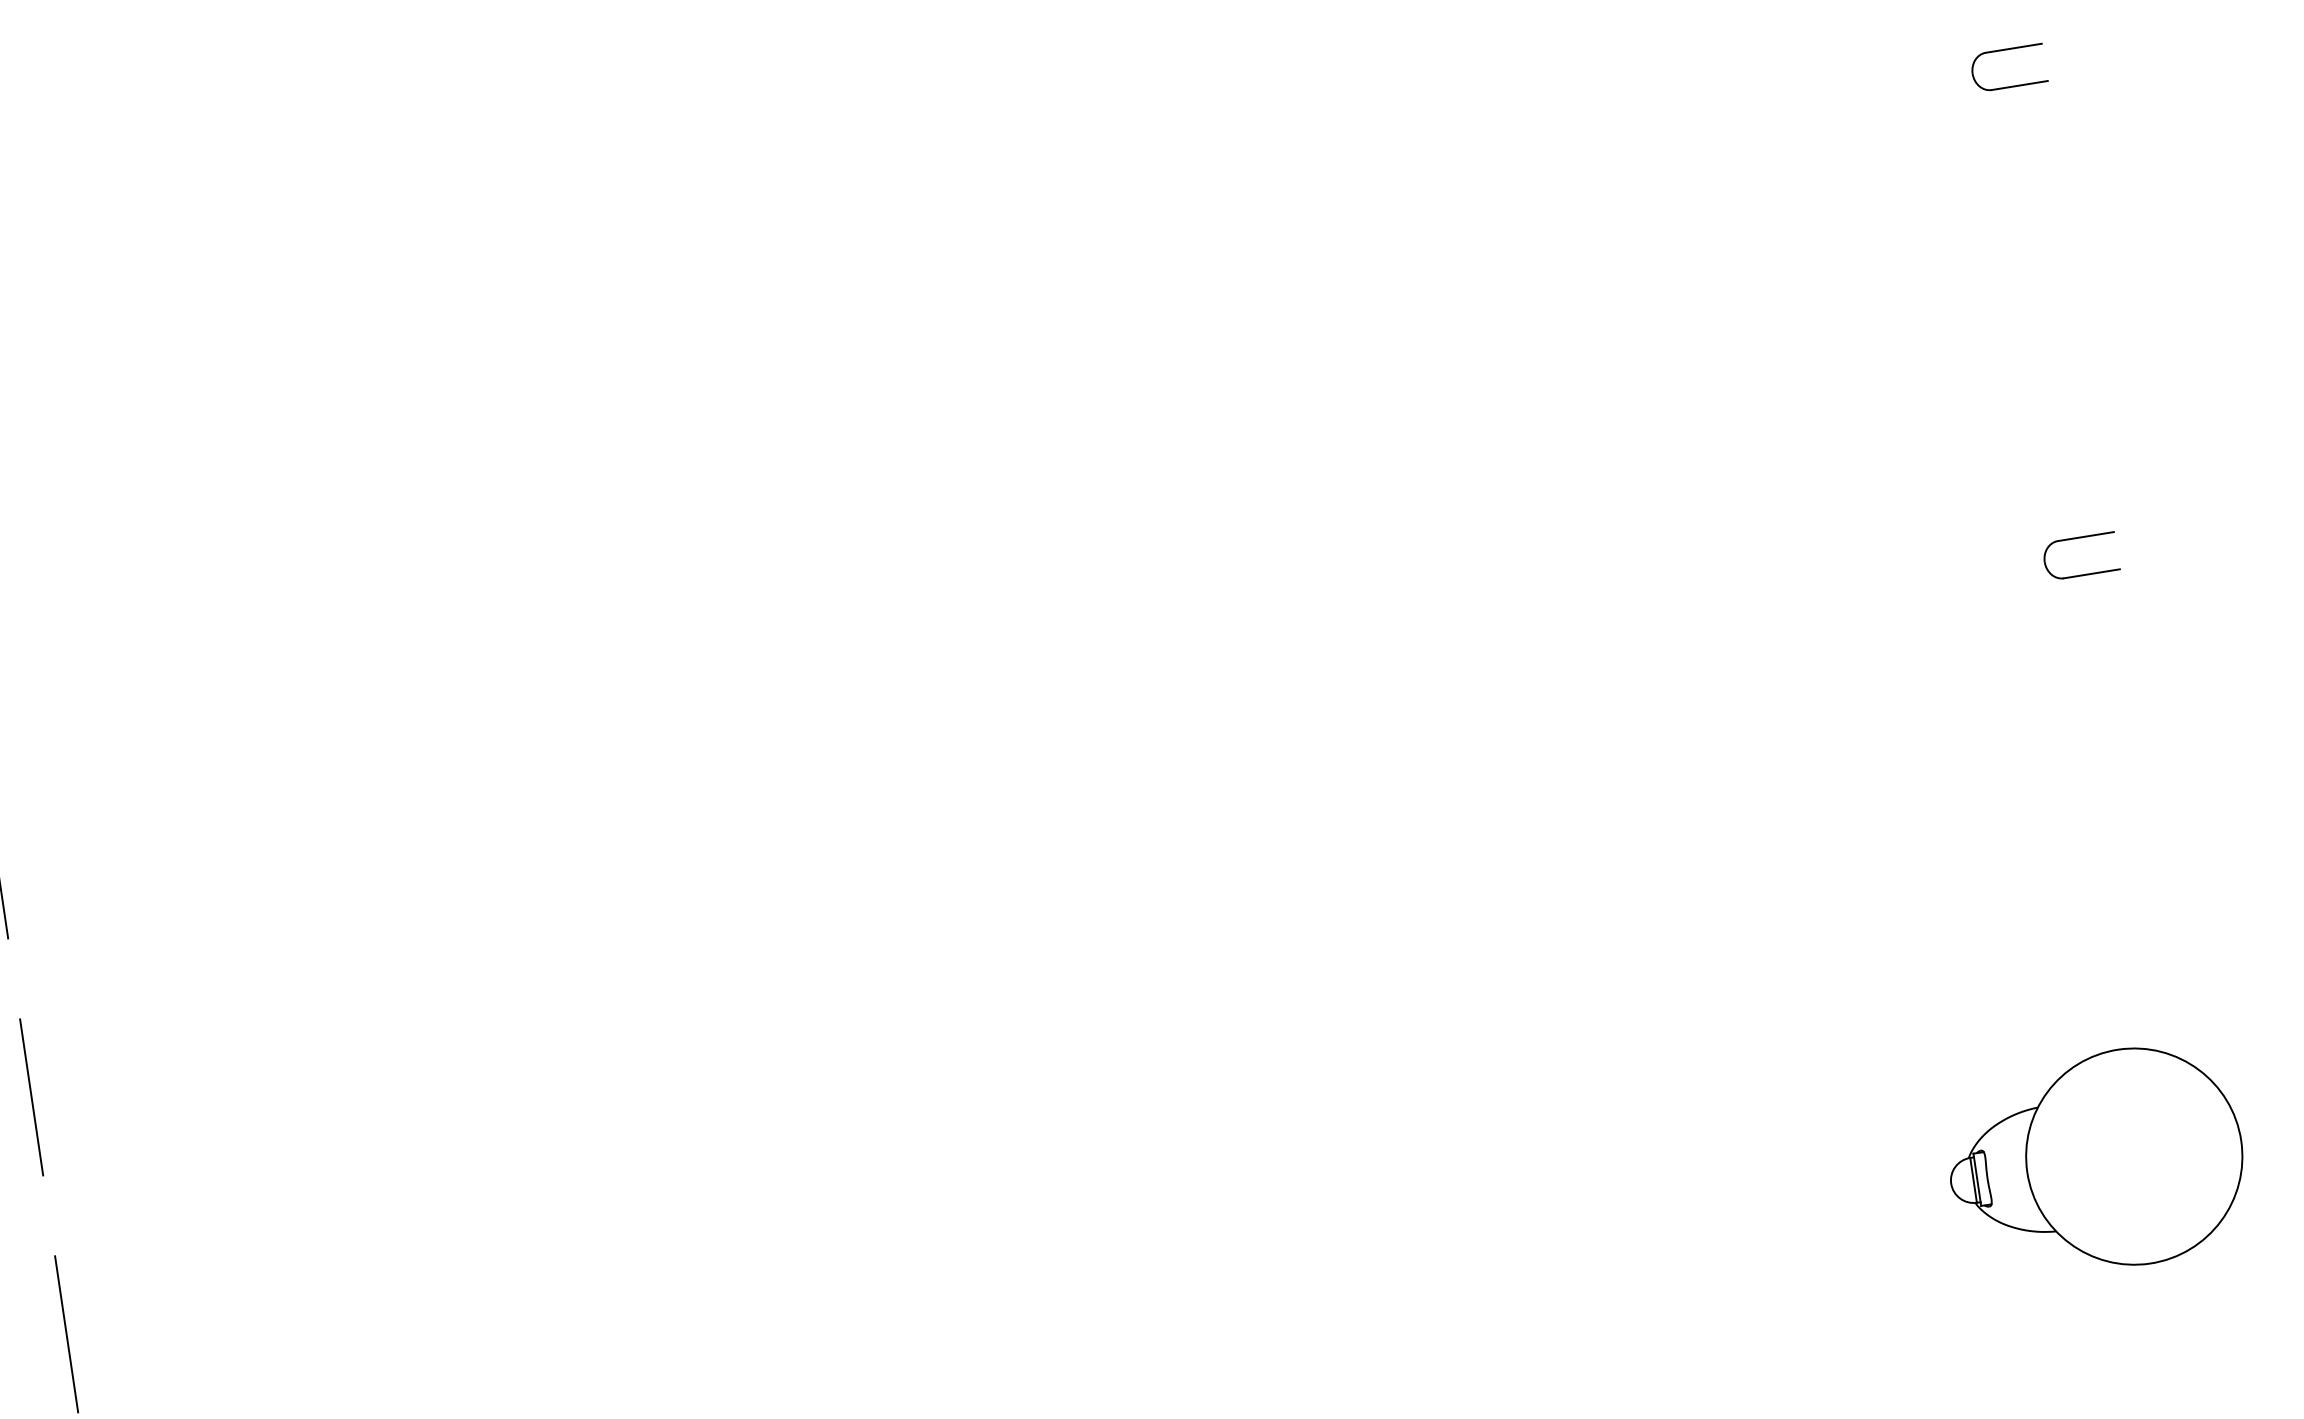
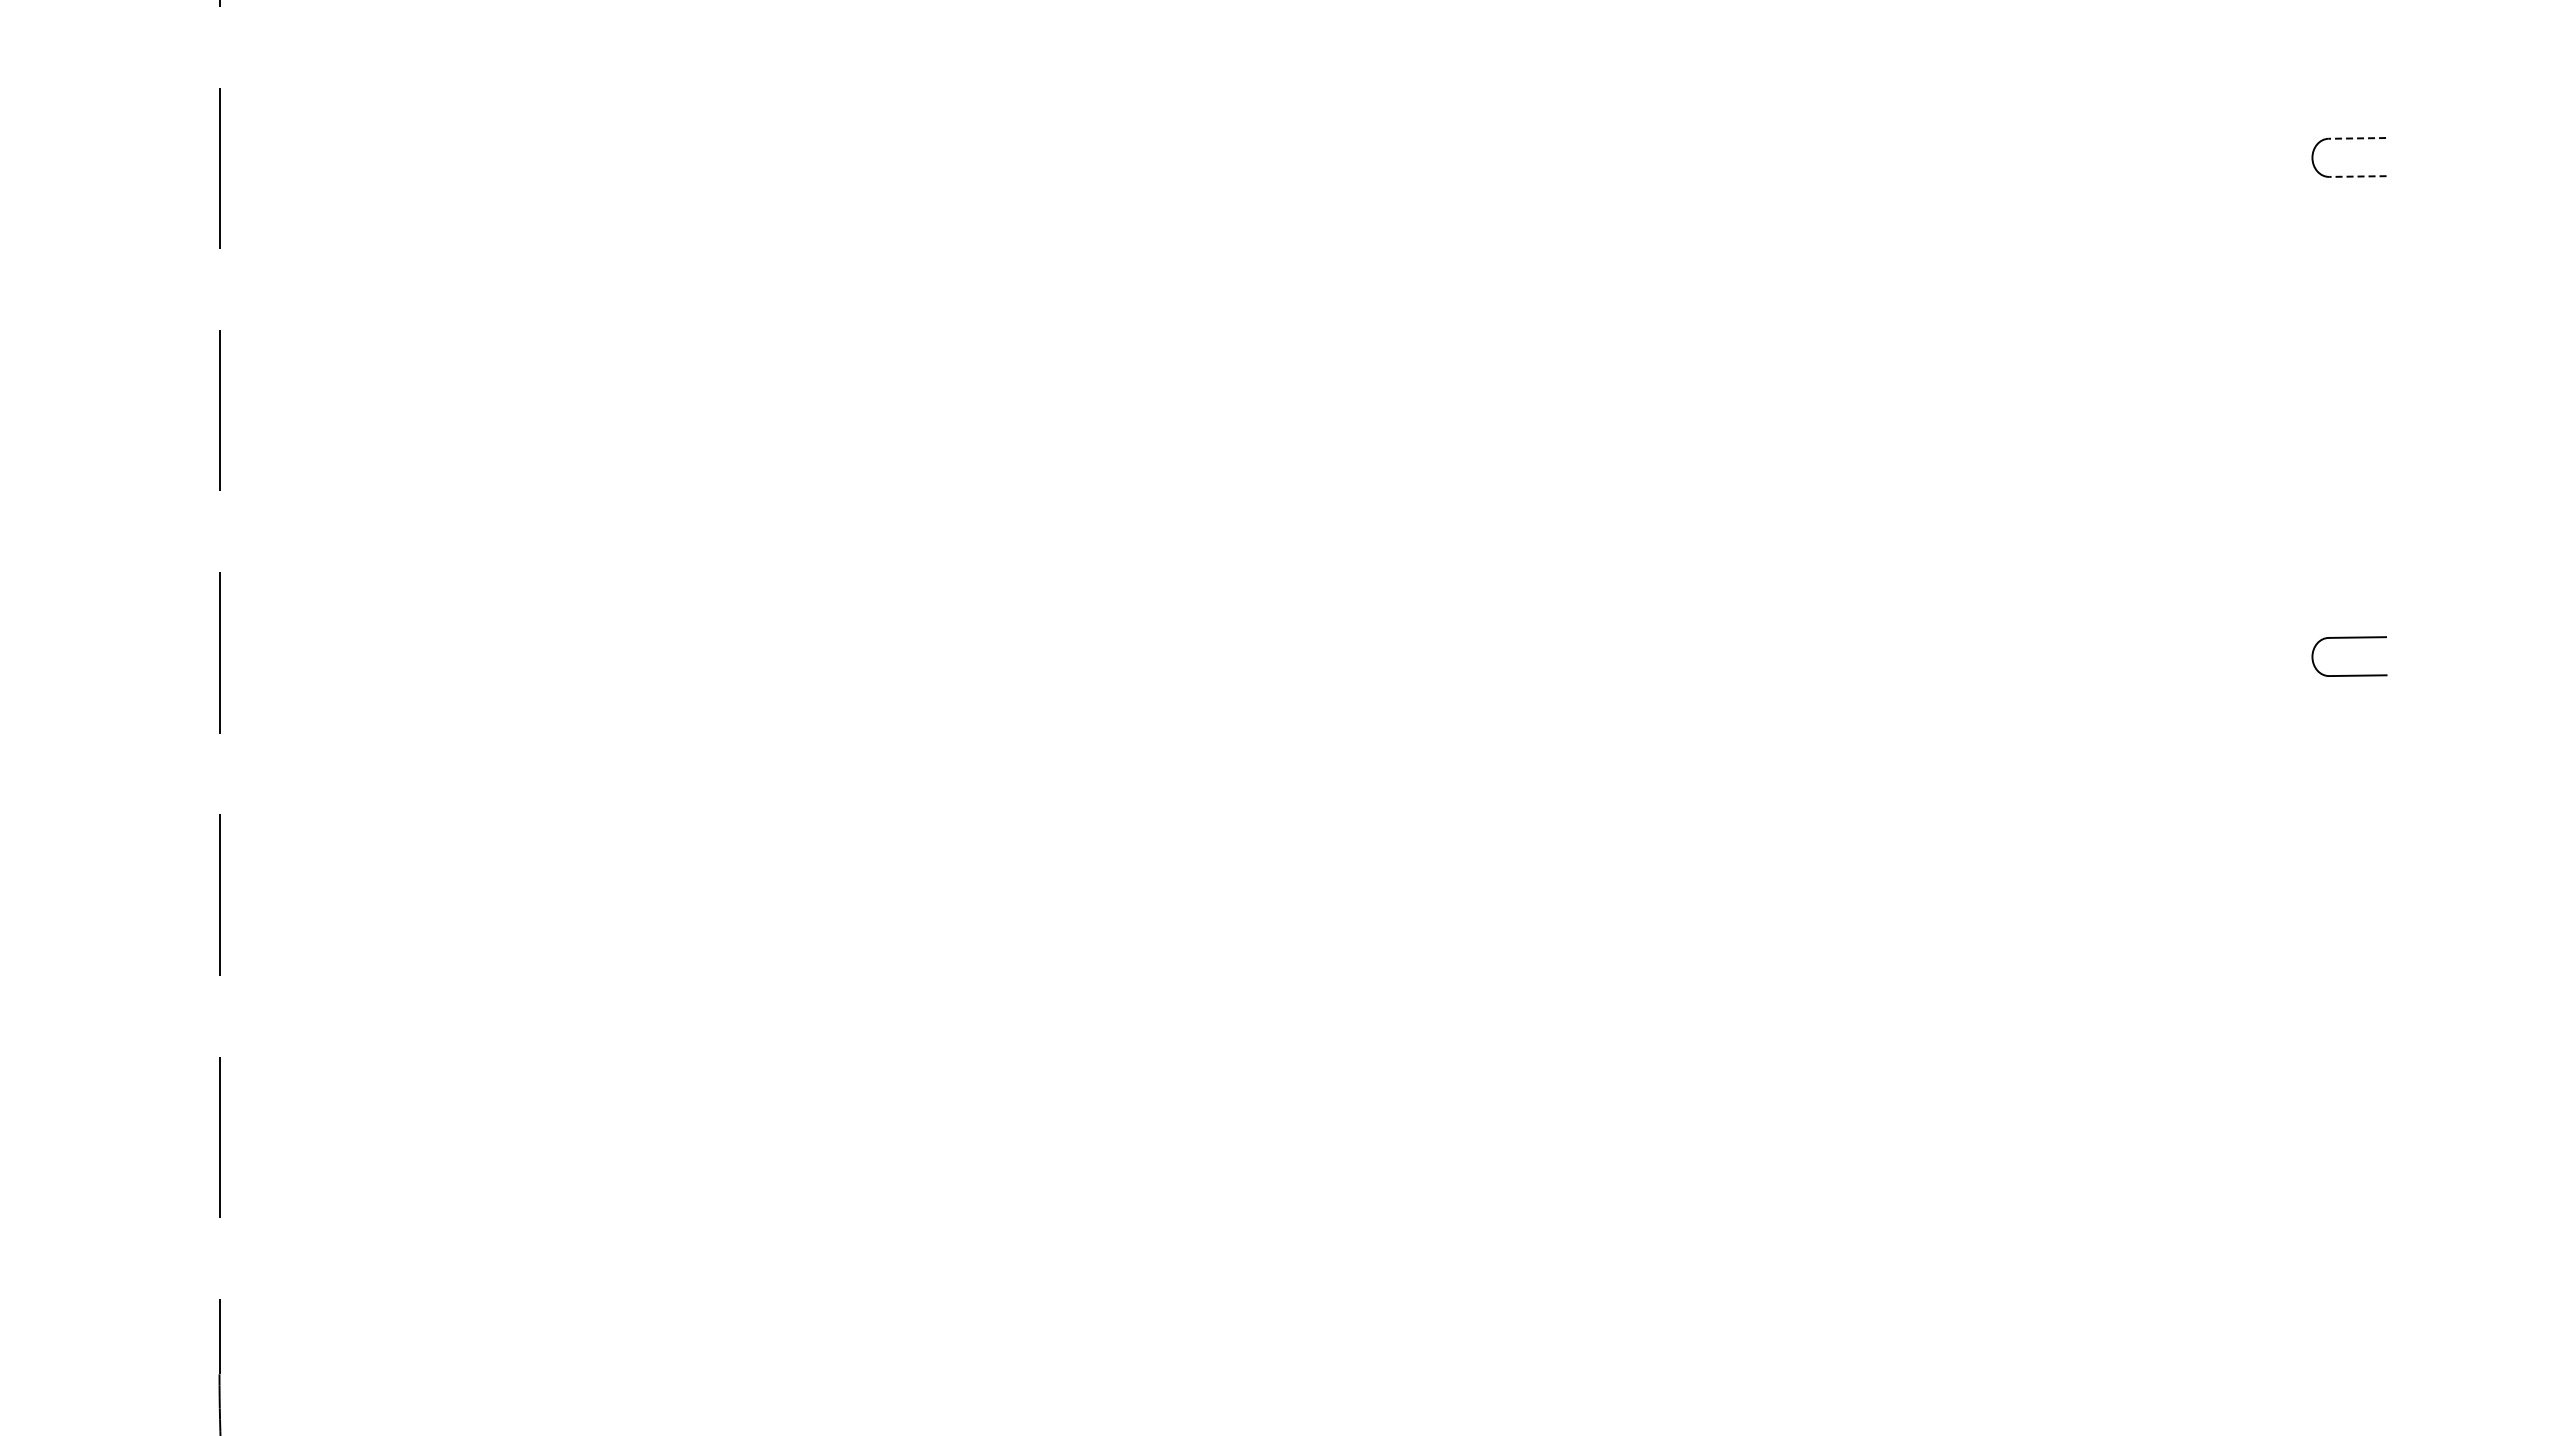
line: (2013, 48) -> (2357, 138), solid -> dashed
line: (2019, 85) -> (2357, 176), solid -> dashed
part: (2096, 1161) -> (2275, 1264), removed

